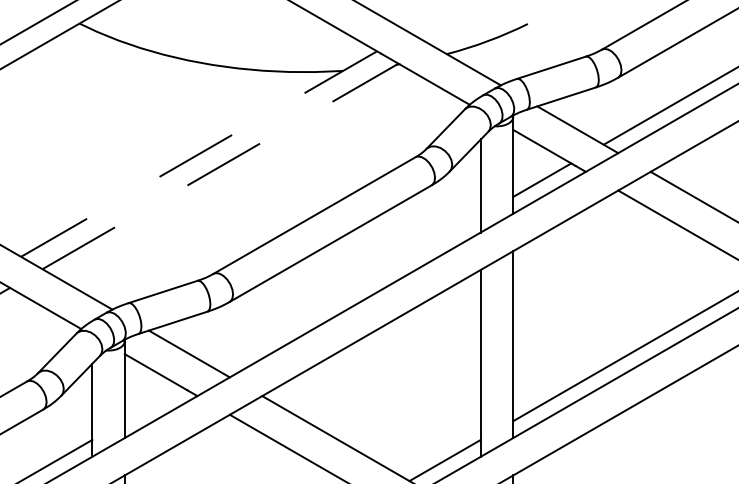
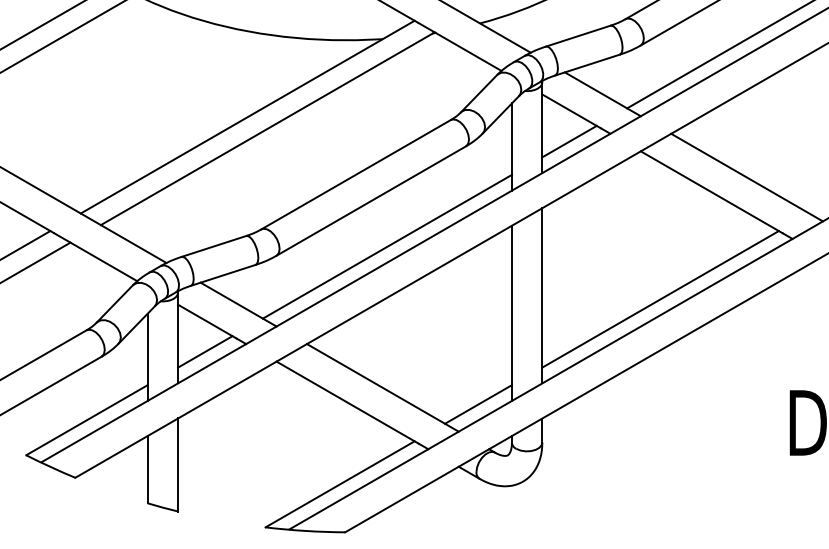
line: (198, 154) -> (247, 117), dashed -> solid
line: (220, 166) -> (267, 128), dashed -> solid
line: (347, 292) -> (386, 246), added
line: (154, 404) -> (205, 351), added

